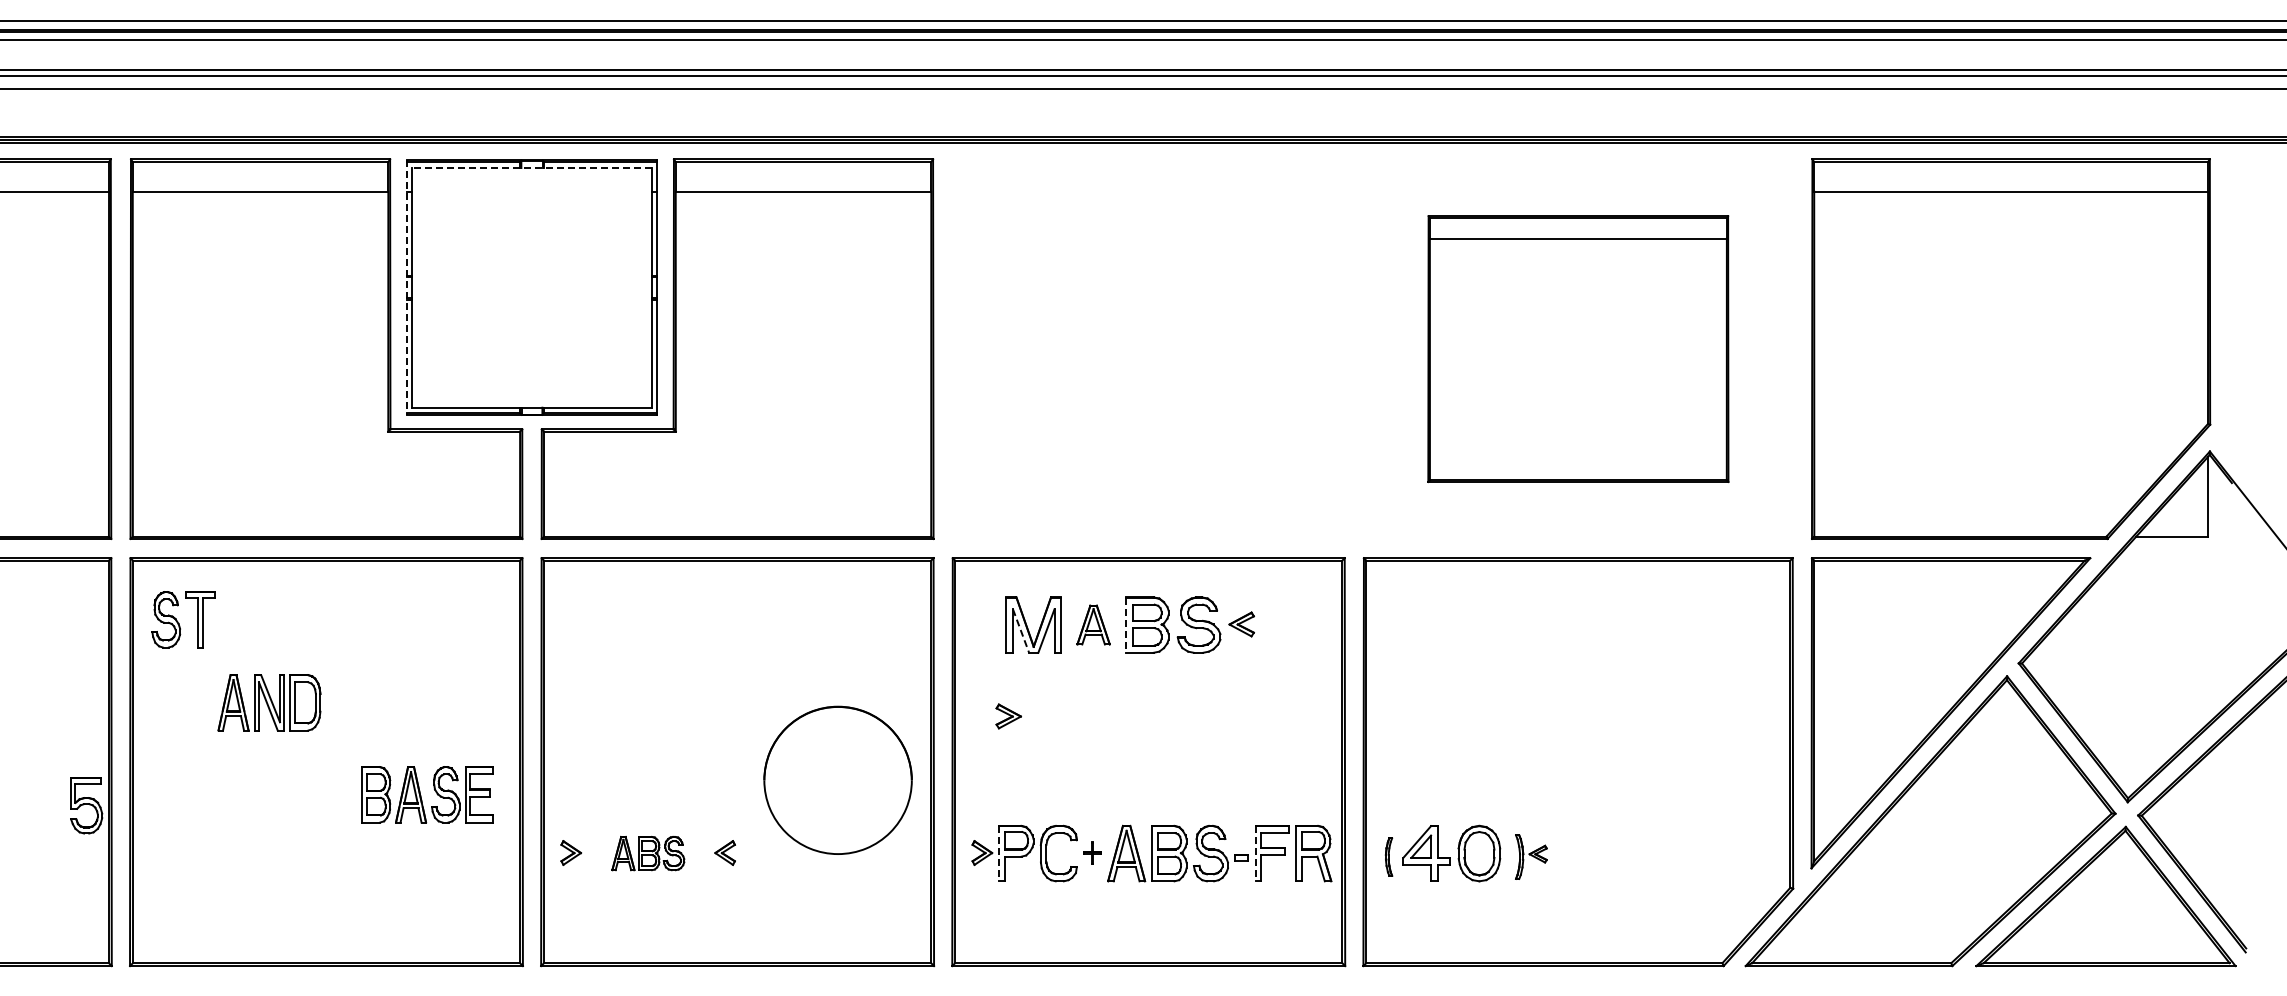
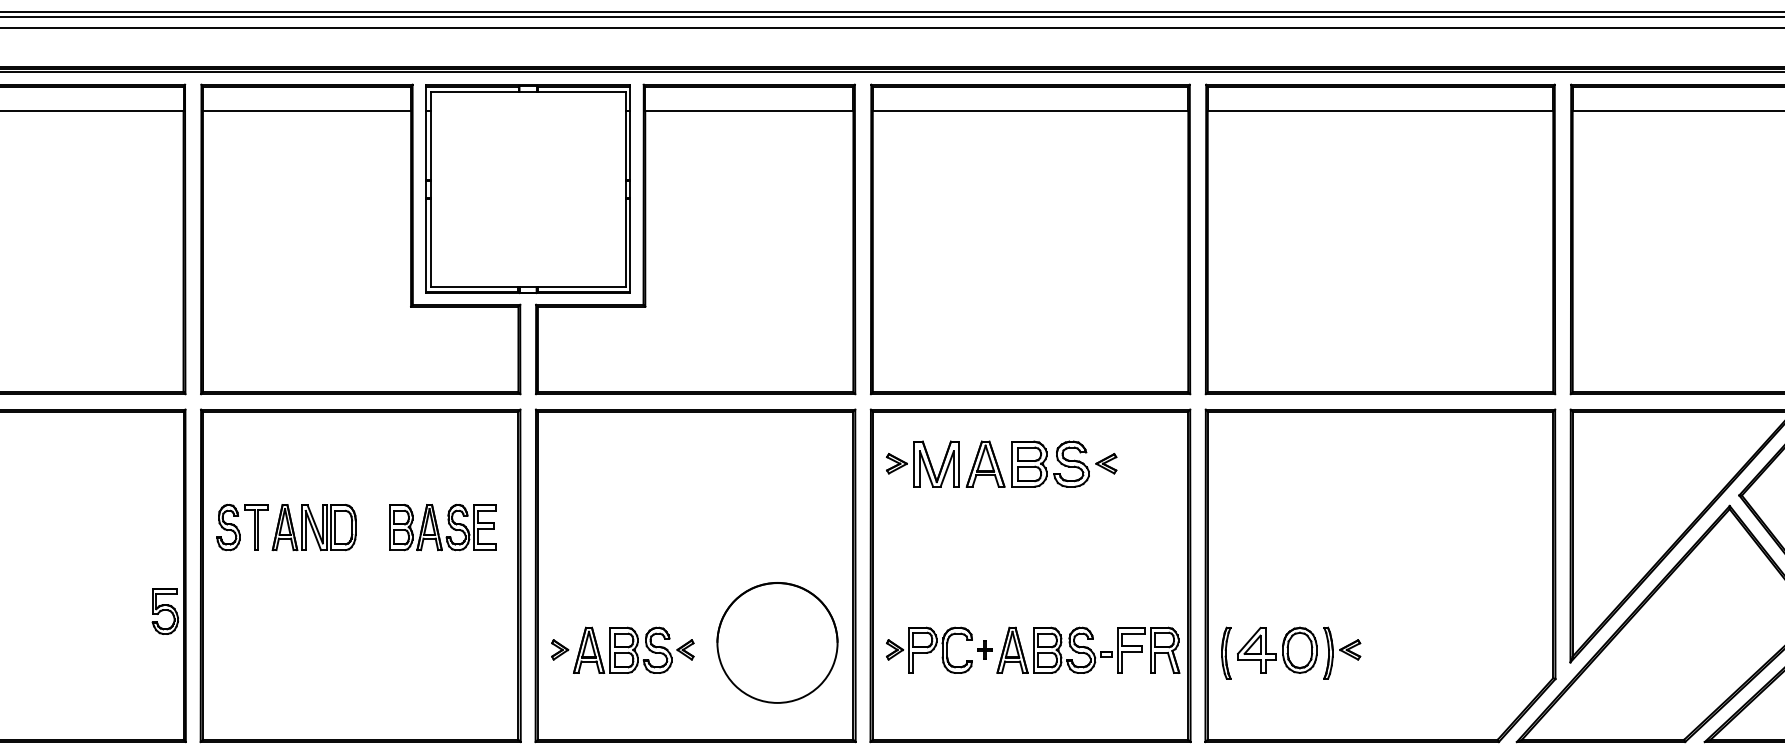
line: (532, 168) -> (528, 92), dashed -> solid
line: (406, 287) -> (425, 189), dashed -> solid
part: (1148, 348) -> (1030, 238), added
part: (1578, 348) -> (1380, 238), size x1.43
part: (183, 619) -> (242, 527), moved
part: (1093, 624) -> (985, 463), size x1.43
line: (1125, 625) -> (1011, 464), dashed -> solid
line: (1021, 631) -> (926, 469), dashed -> solid
part: (1008, 716) -> (896, 463), moved
part: (837, 779) -> (777, 642), moved
part: (421, 795) -> (438, 528), moved
part: (648, 853) -> (623, 650), size x1.67
line: (999, 853) -> (908, 650), dashed -> solid
line: (1255, 853) -> (1117, 650), dashed -> solid
part: (1388, 856) -> (1225, 652), size x1.67
part: (1531, 856) -> (1342, 652), size x1.43

